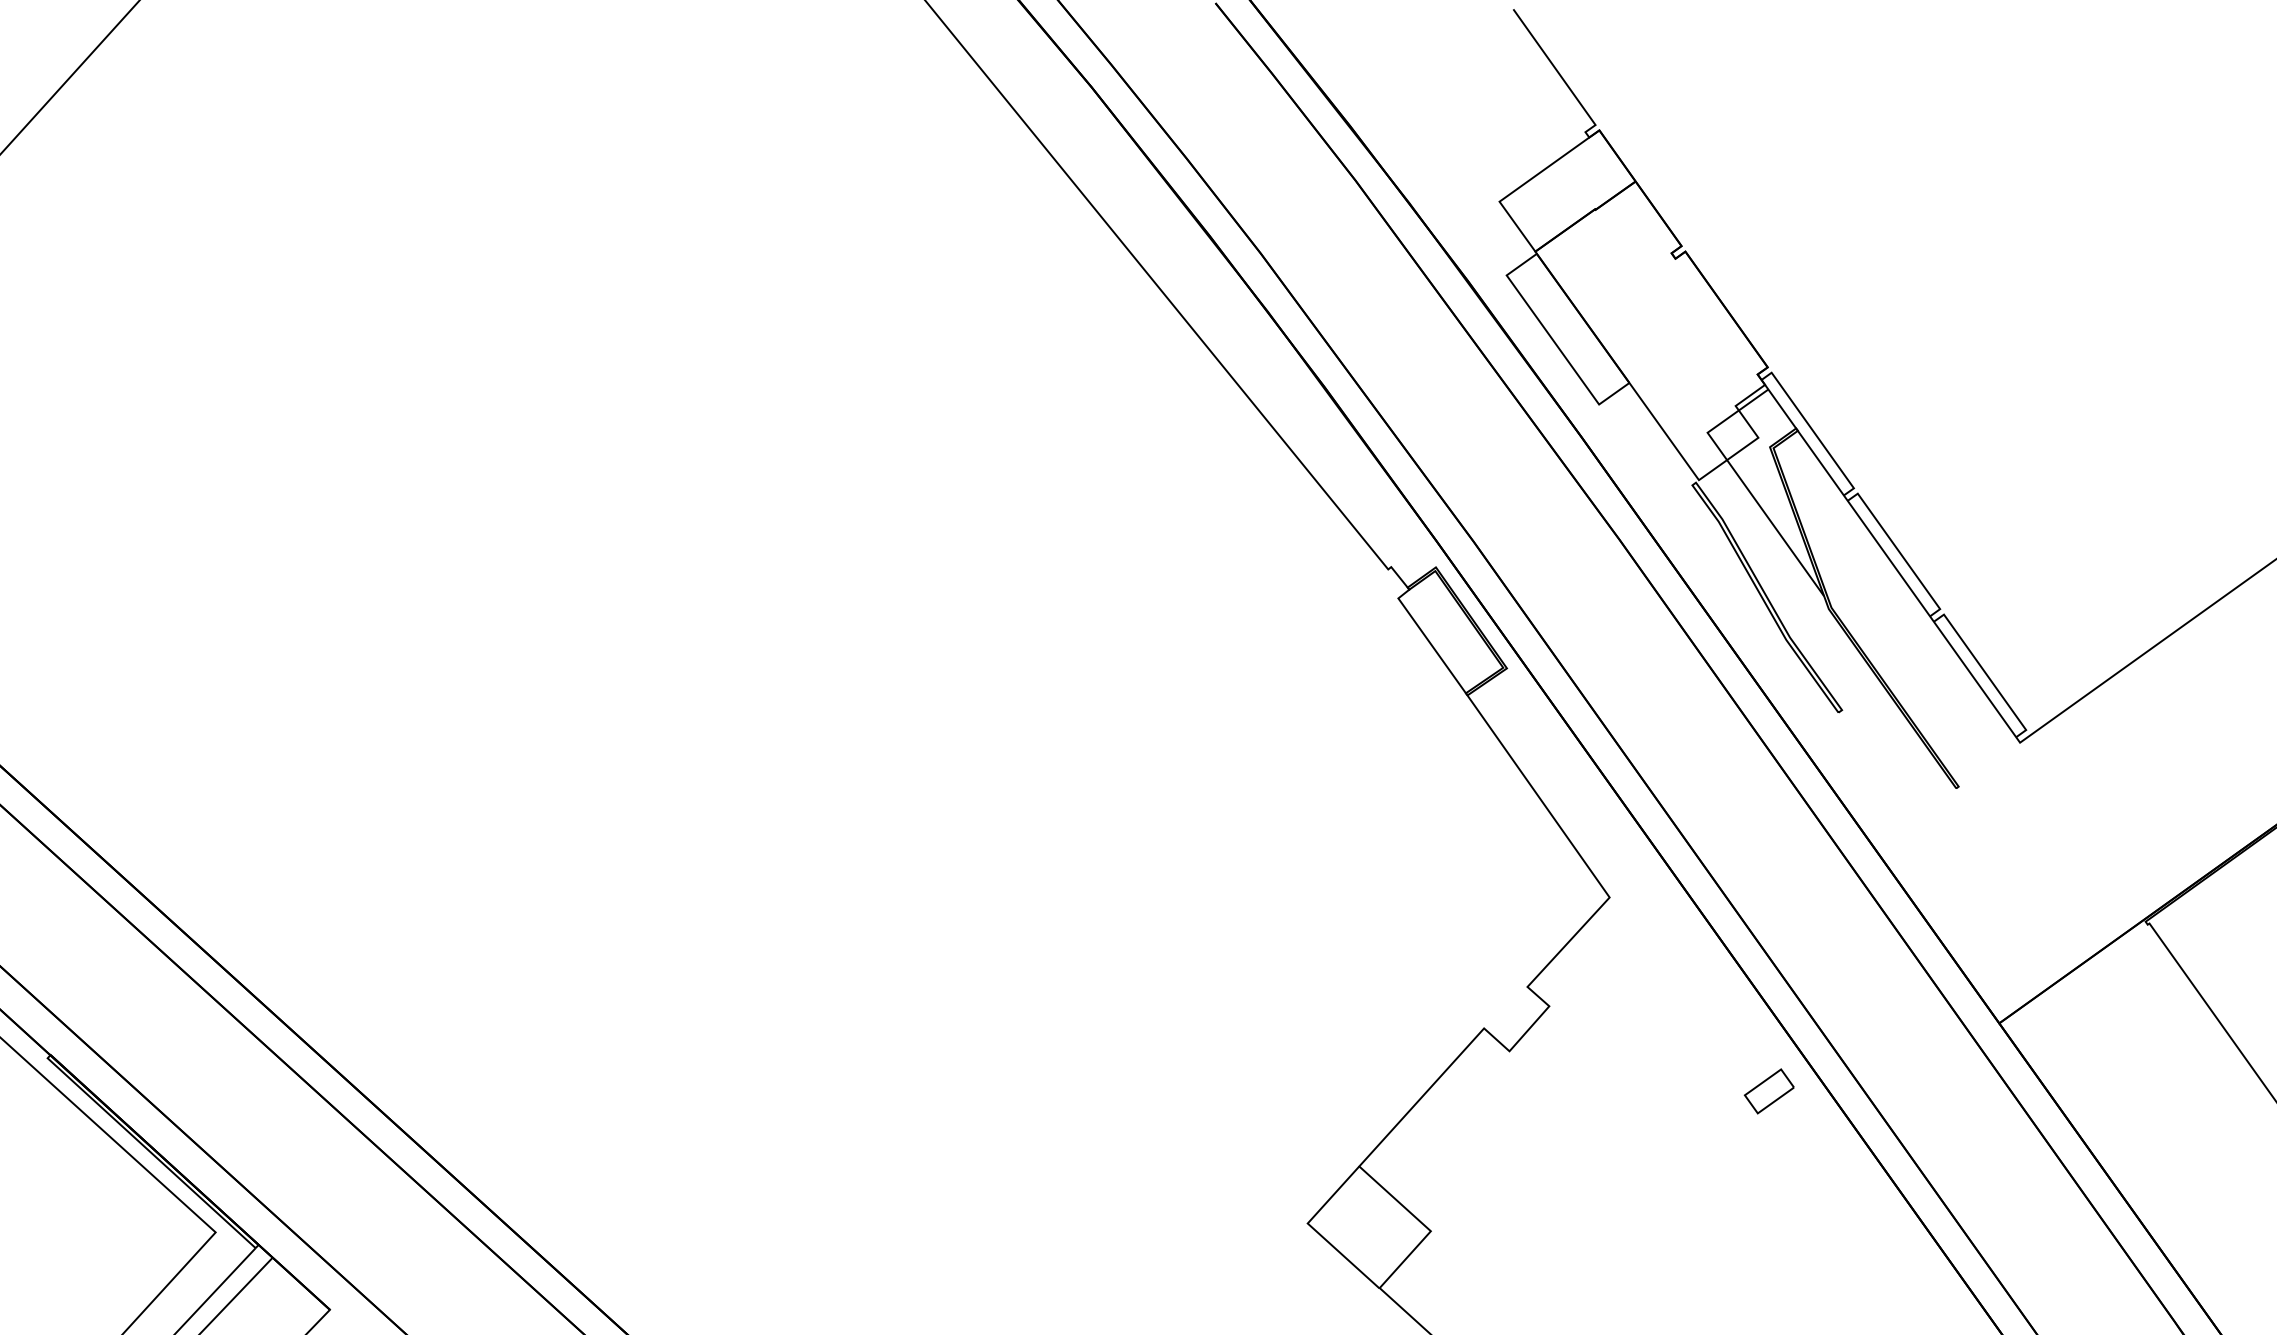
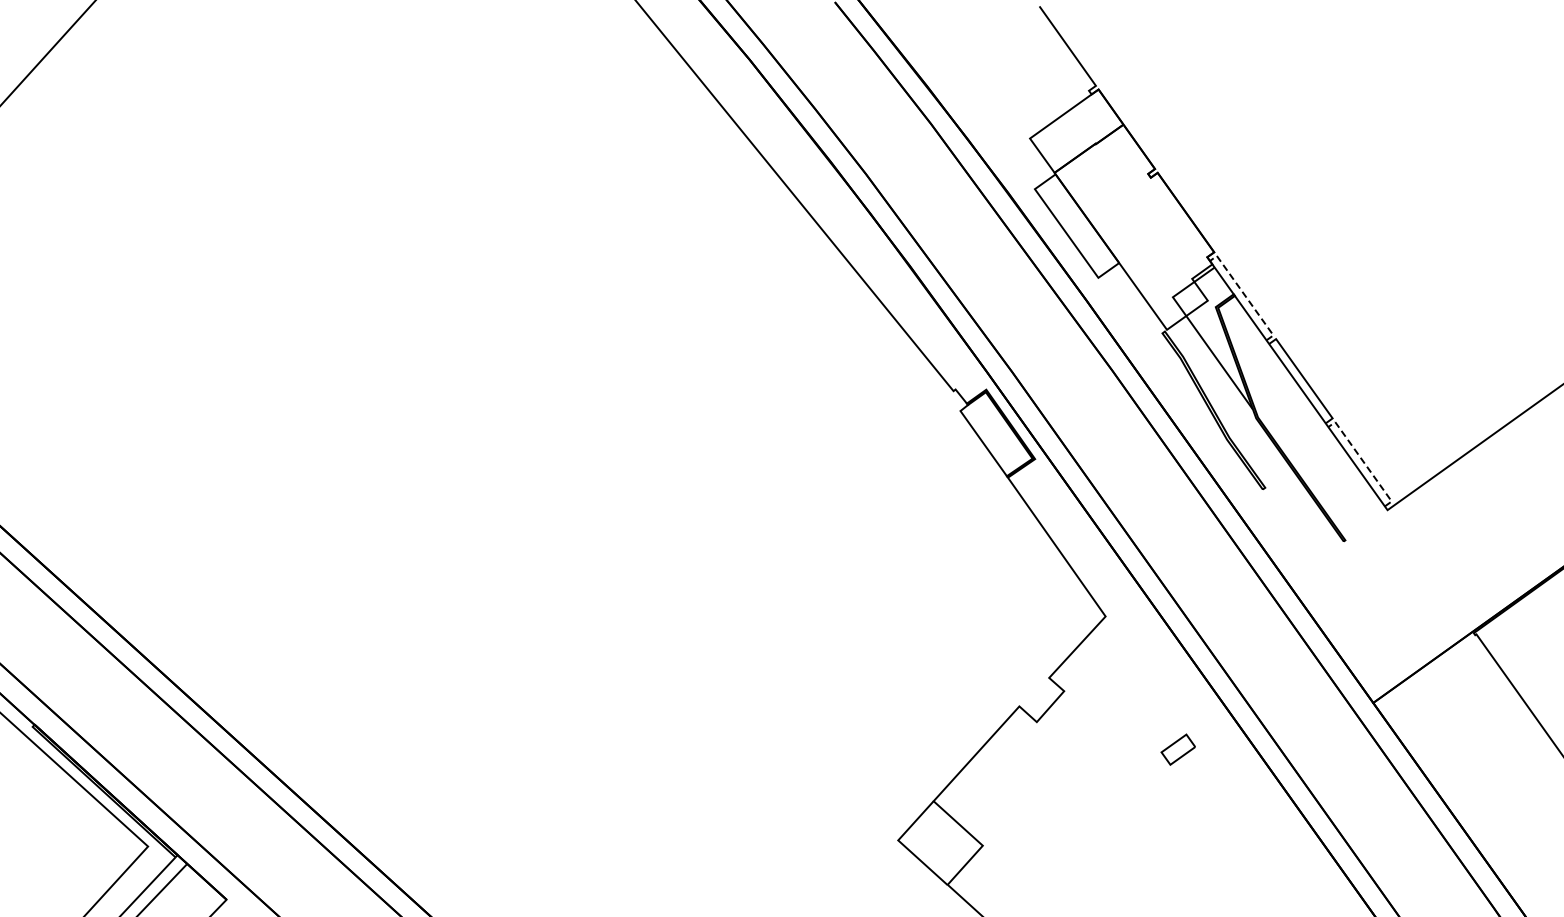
line: (1813, 430) -> (1245, 295), solid -> dashed
line: (1985, 671) -> (1363, 461), solid -> dashed
part: (1768, 1091) -> (1177, 749), moved

